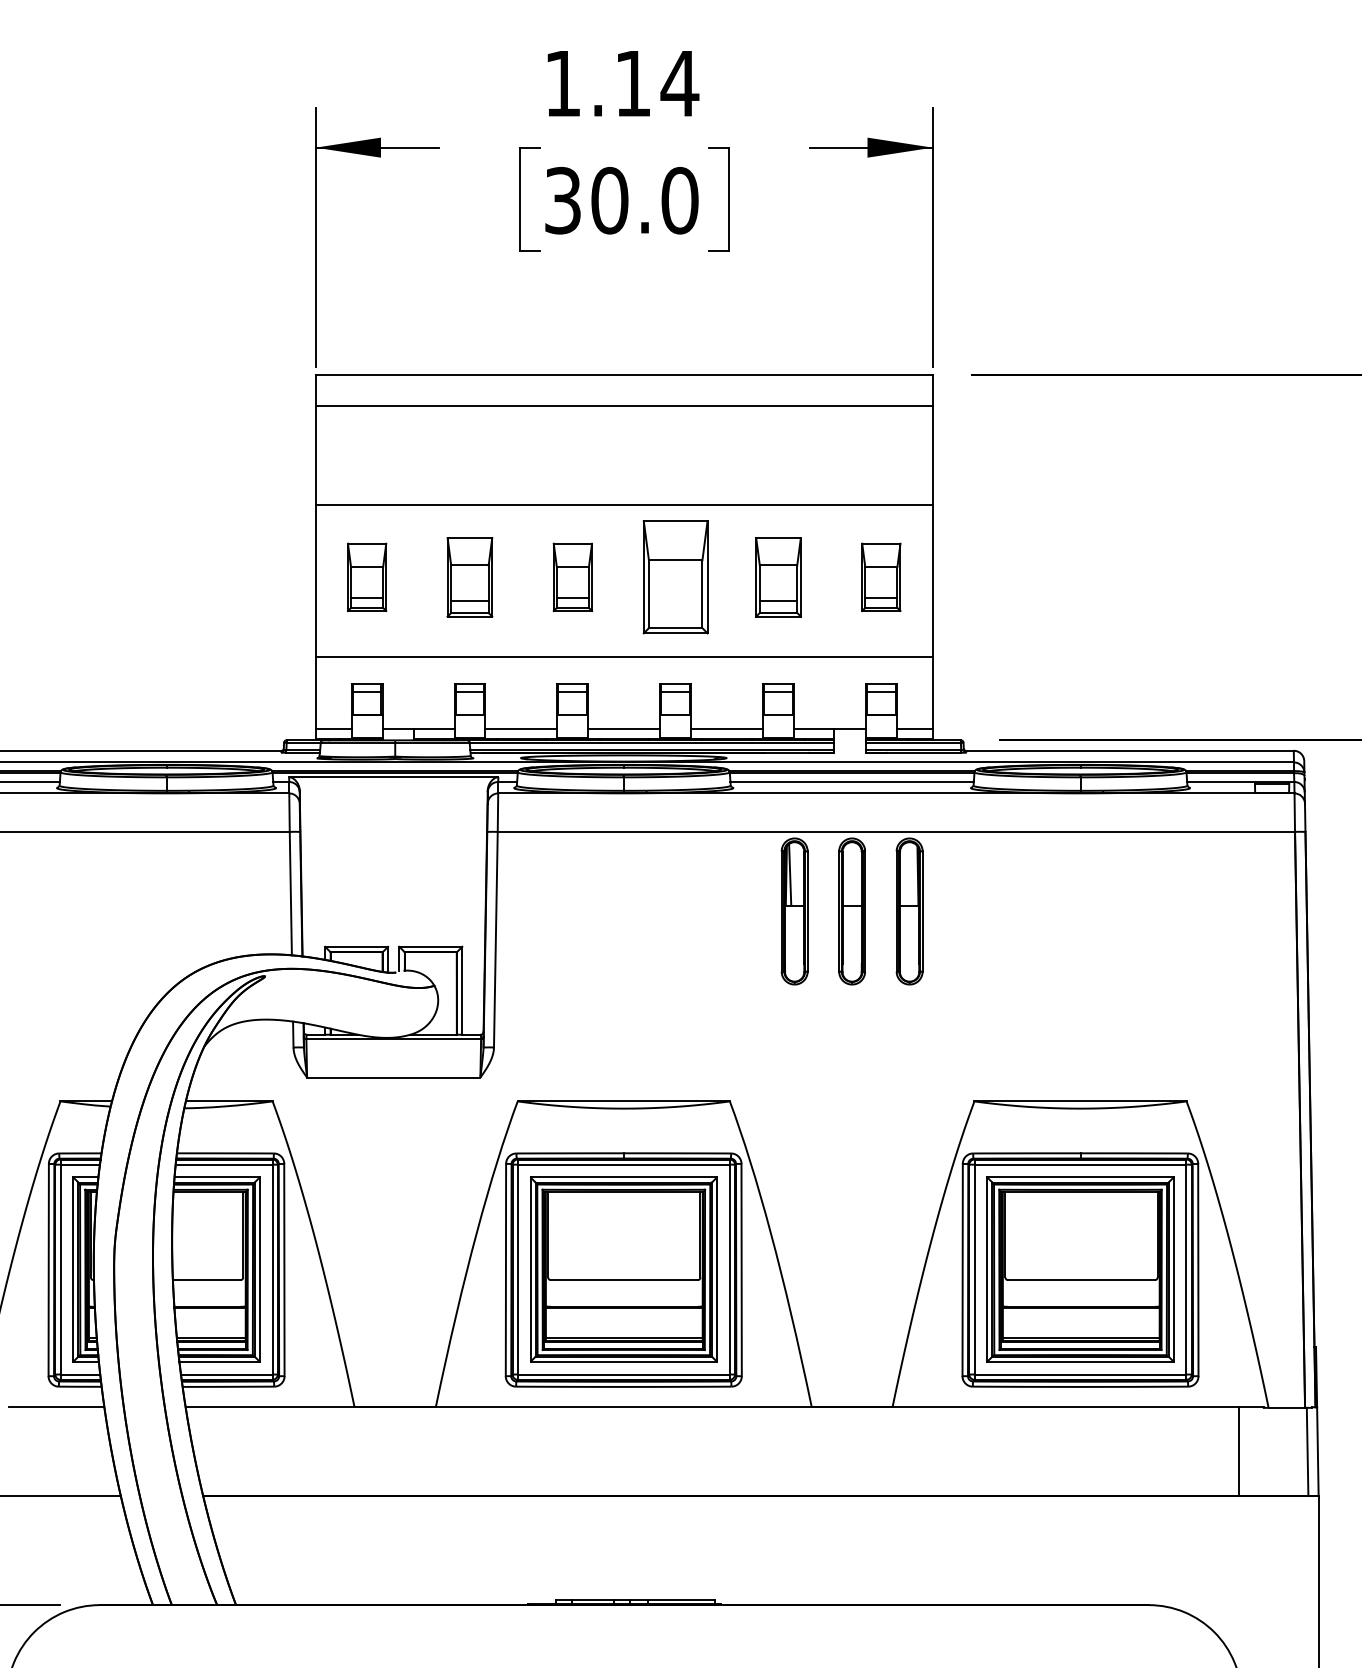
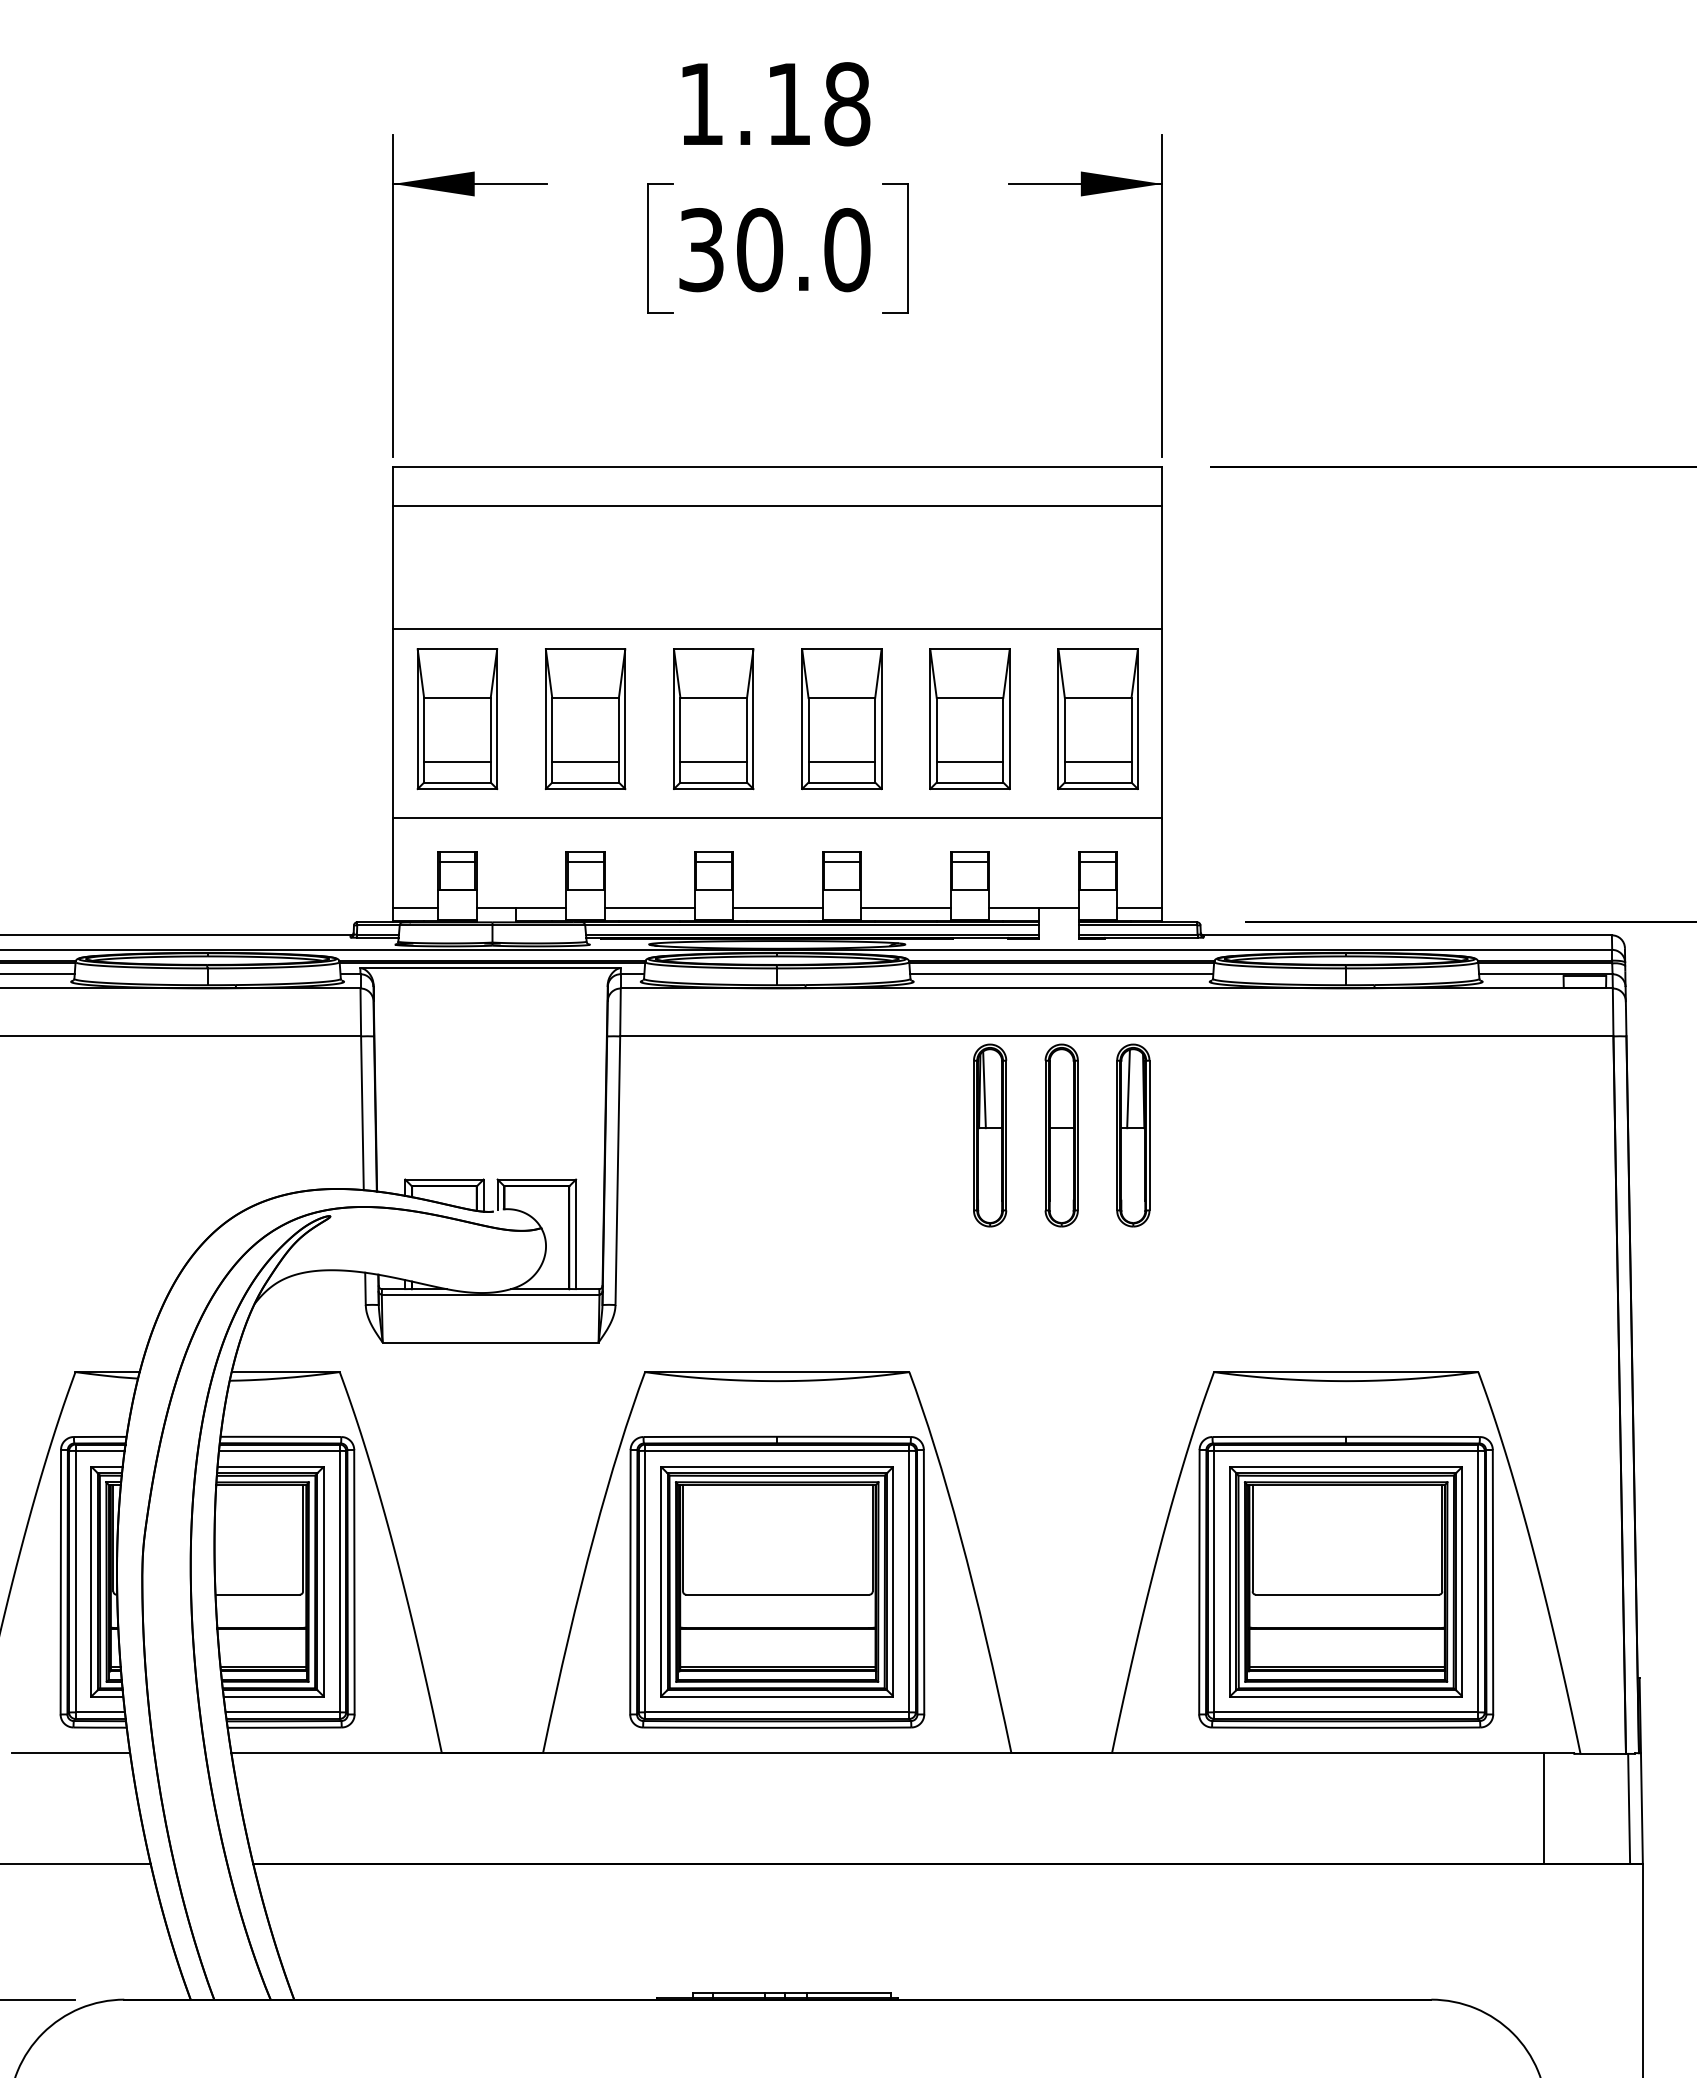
text: (679, 83) -> (846, 104), 1.14 -> 1.18
part: (367, 577) -> (457, 719), size x1.67
part: (469, 577) -> (585, 719), size x1.43
part: (572, 577) -> (713, 719), size x1.67
part: (778, 577) -> (969, 719), size x1.43
part: (880, 577) -> (1097, 719), size x1.67
line: (675, 612) -> (841, 762), added
line: (905, 873) -> (1128, 1088), added

